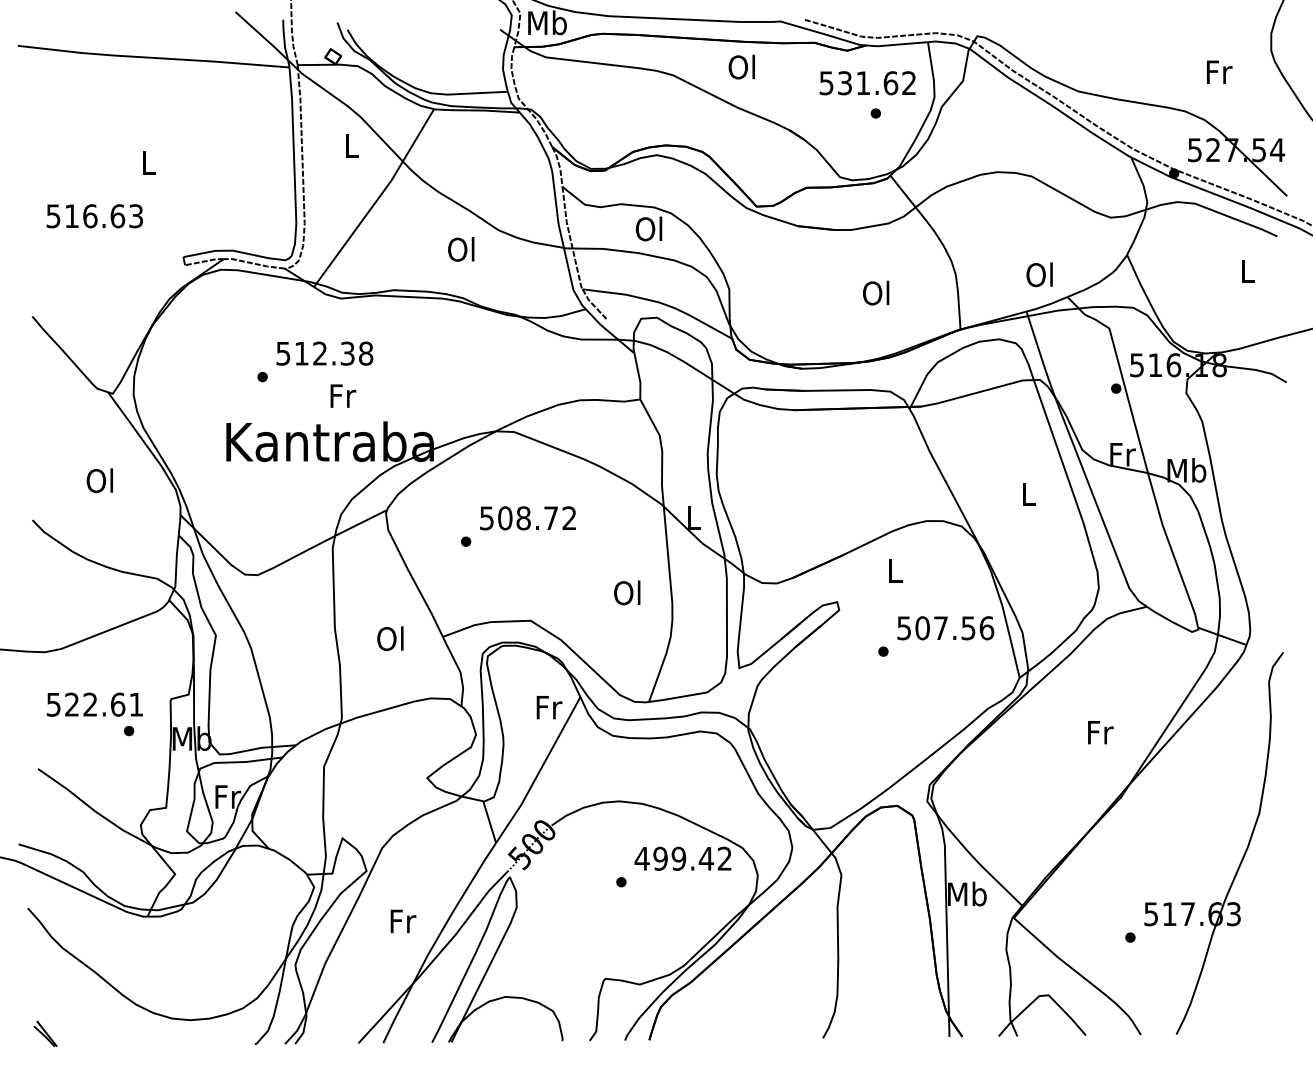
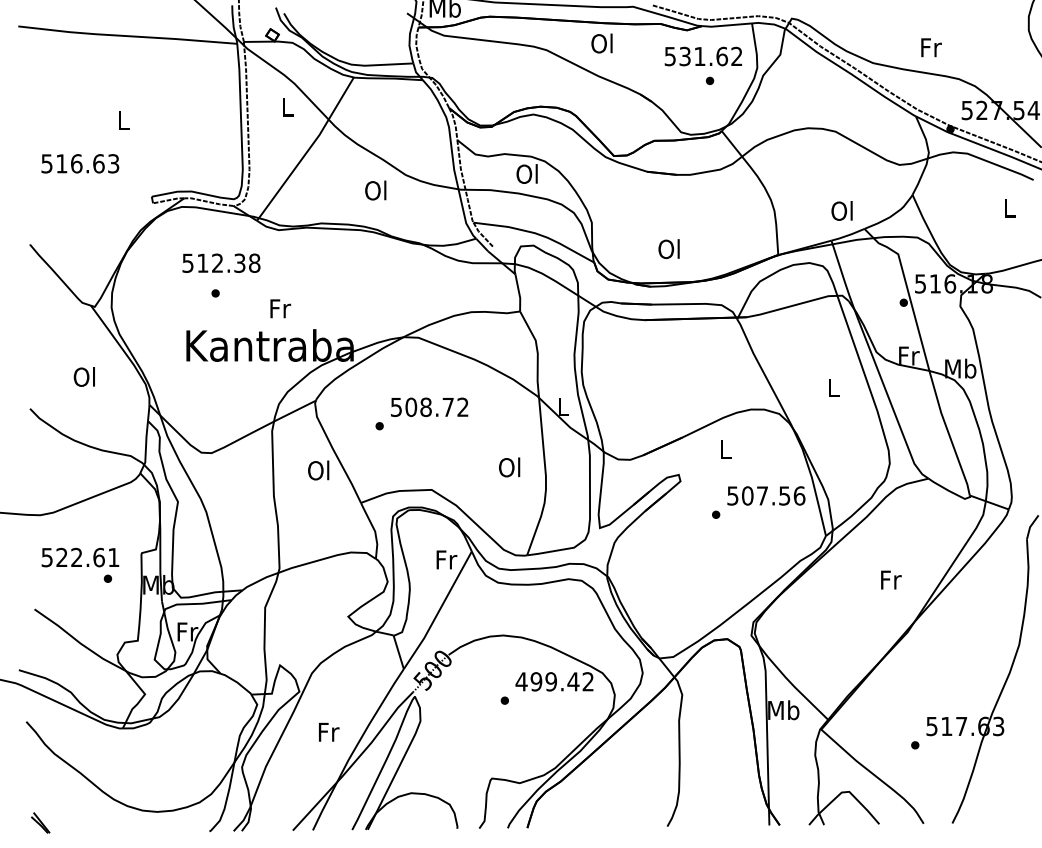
text: (1219, 71) -> (931, 47), moved
text: (876, 292) -> (669, 248), moved
text: (324, 353) -> (221, 263), moved
text: (390, 638) -> (318, 470), moved

